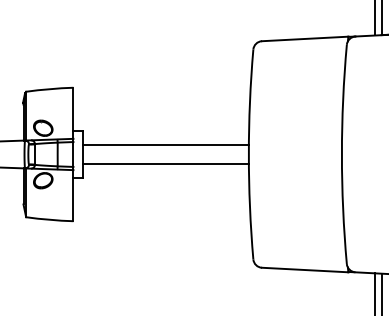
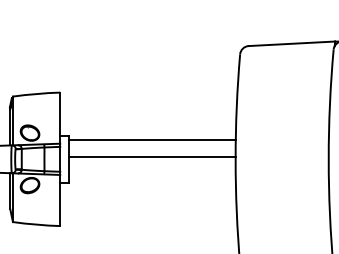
line: (165, 145) -> (152, 140), moved
line: (165, 163) -> (152, 157), moved

